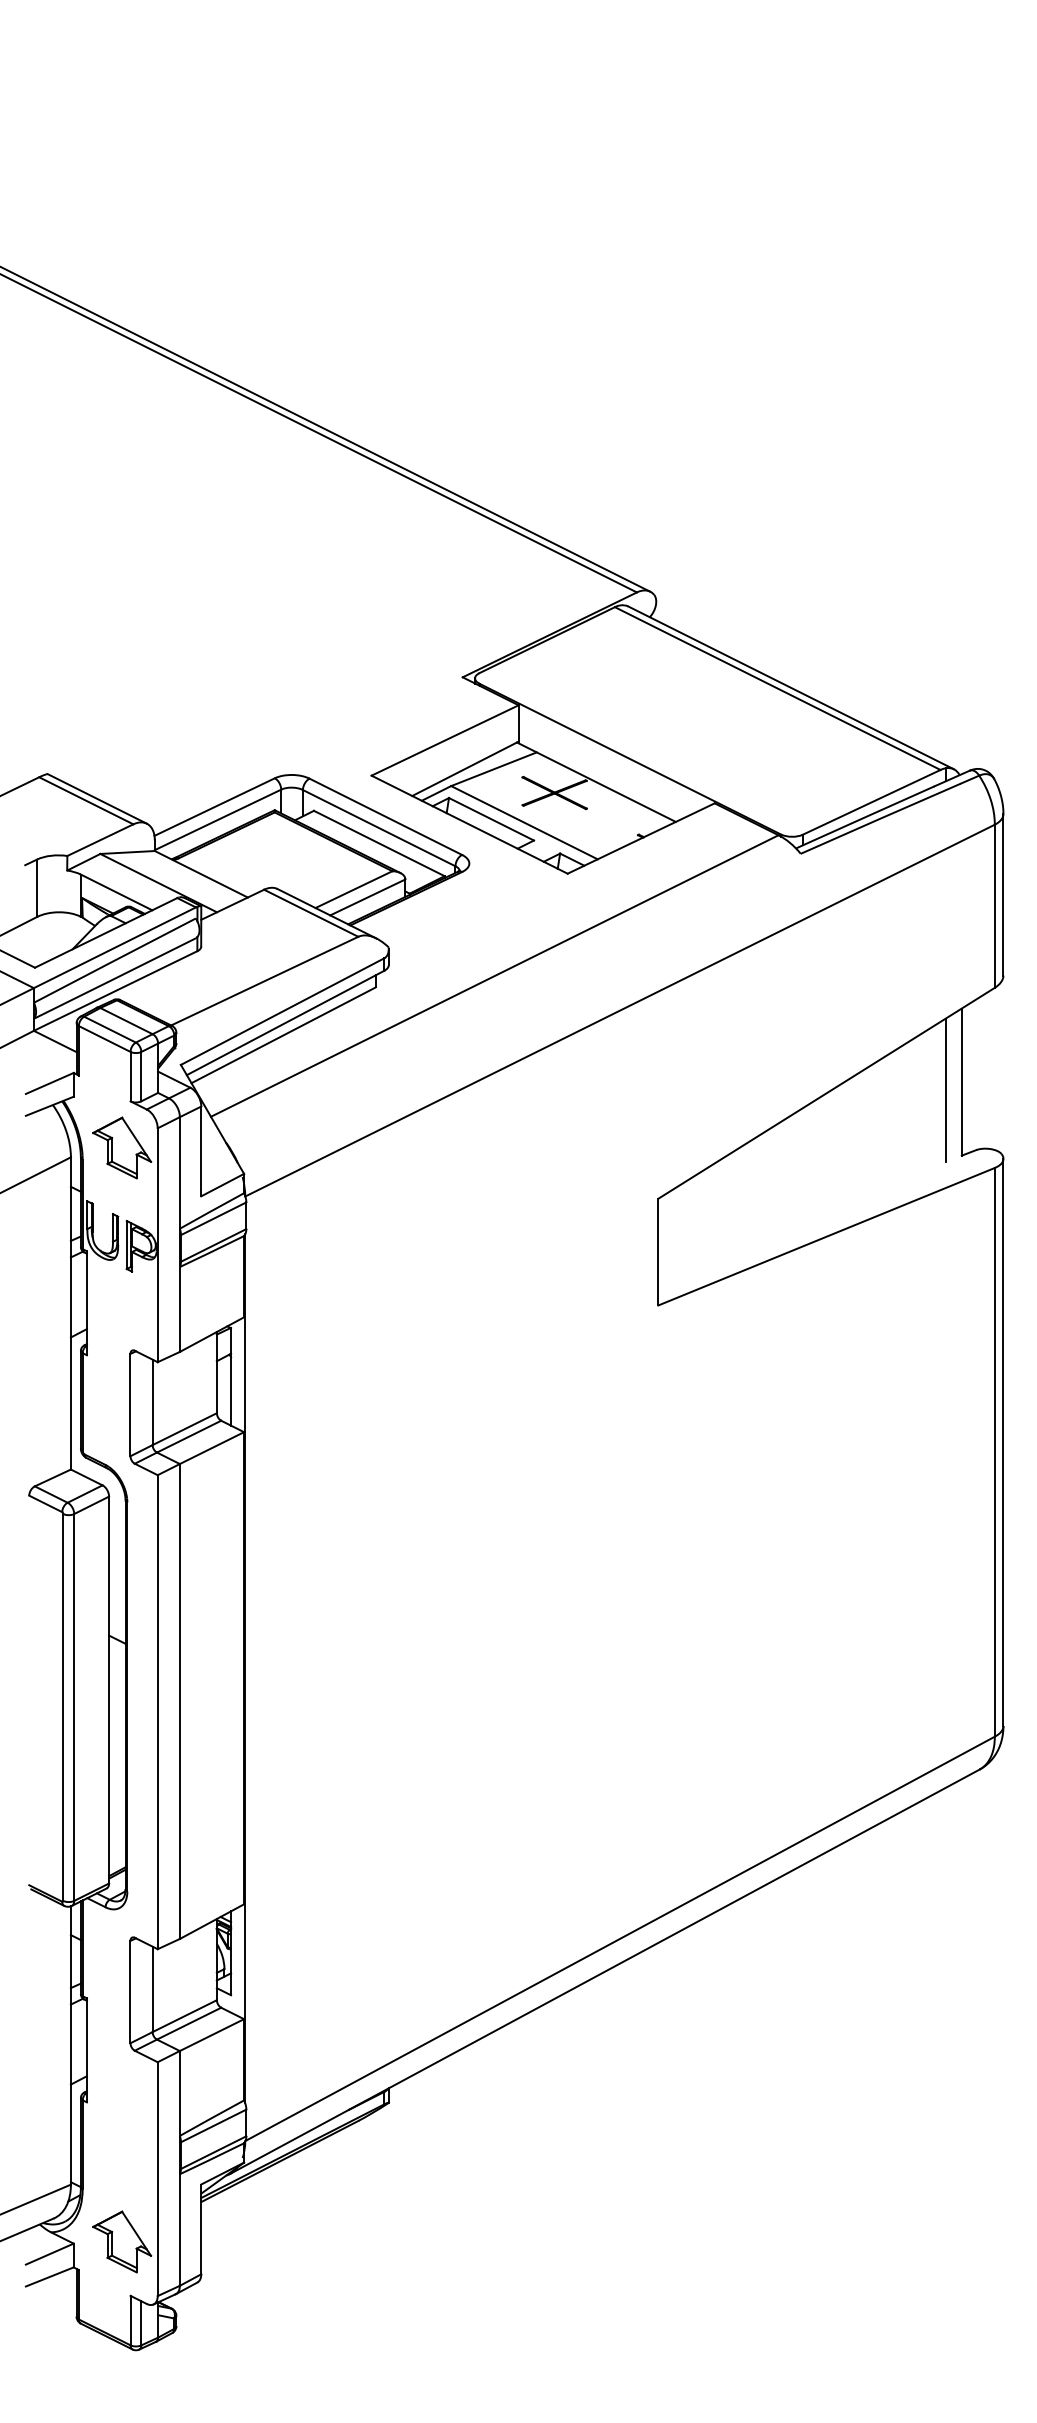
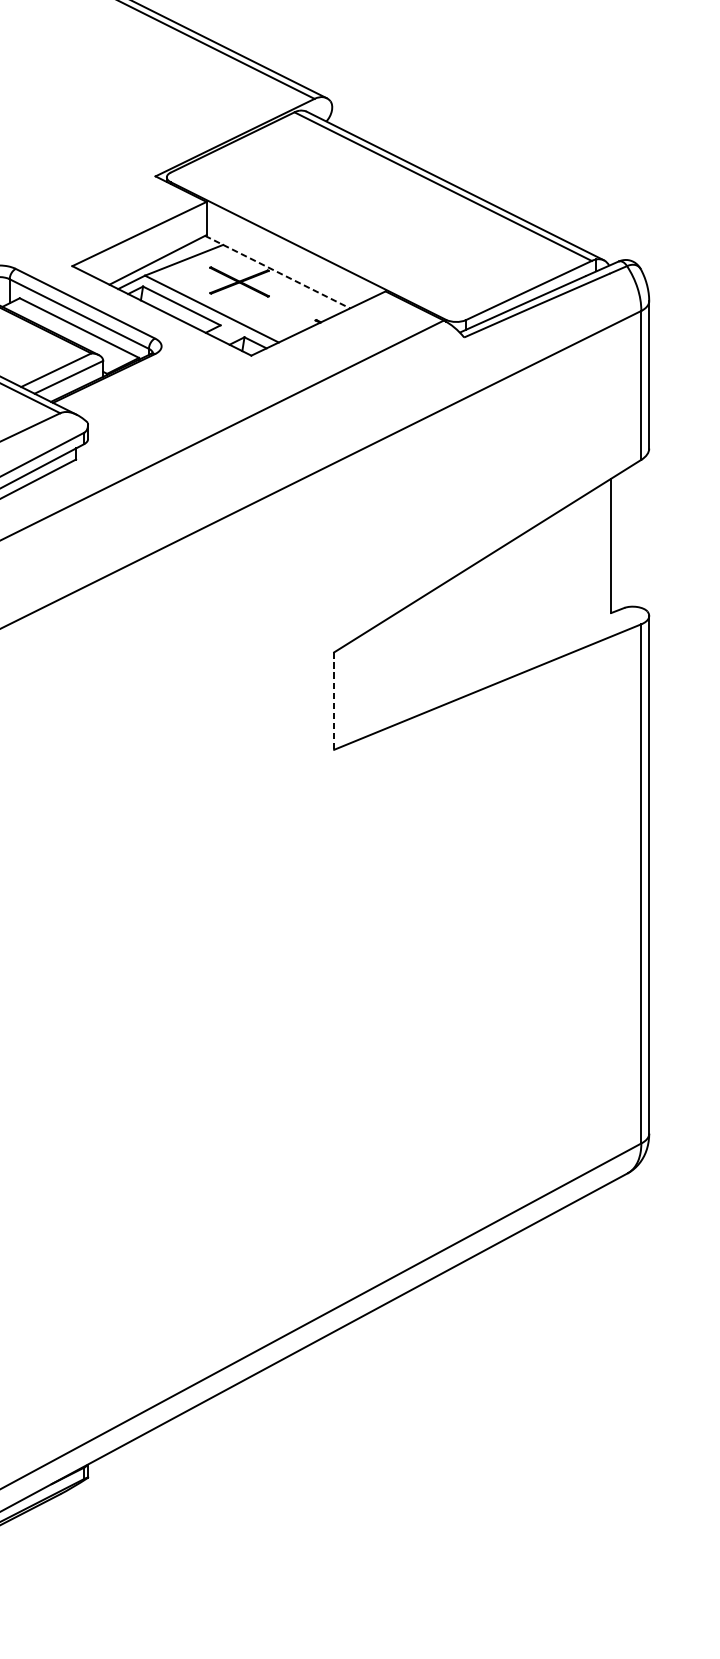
line: (596, 782) -> (277, 272), solid -> dashed
line: (945, 1089) -> (596, 552), removed
line: (658, 1252) -> (334, 701), solid -> dashed

